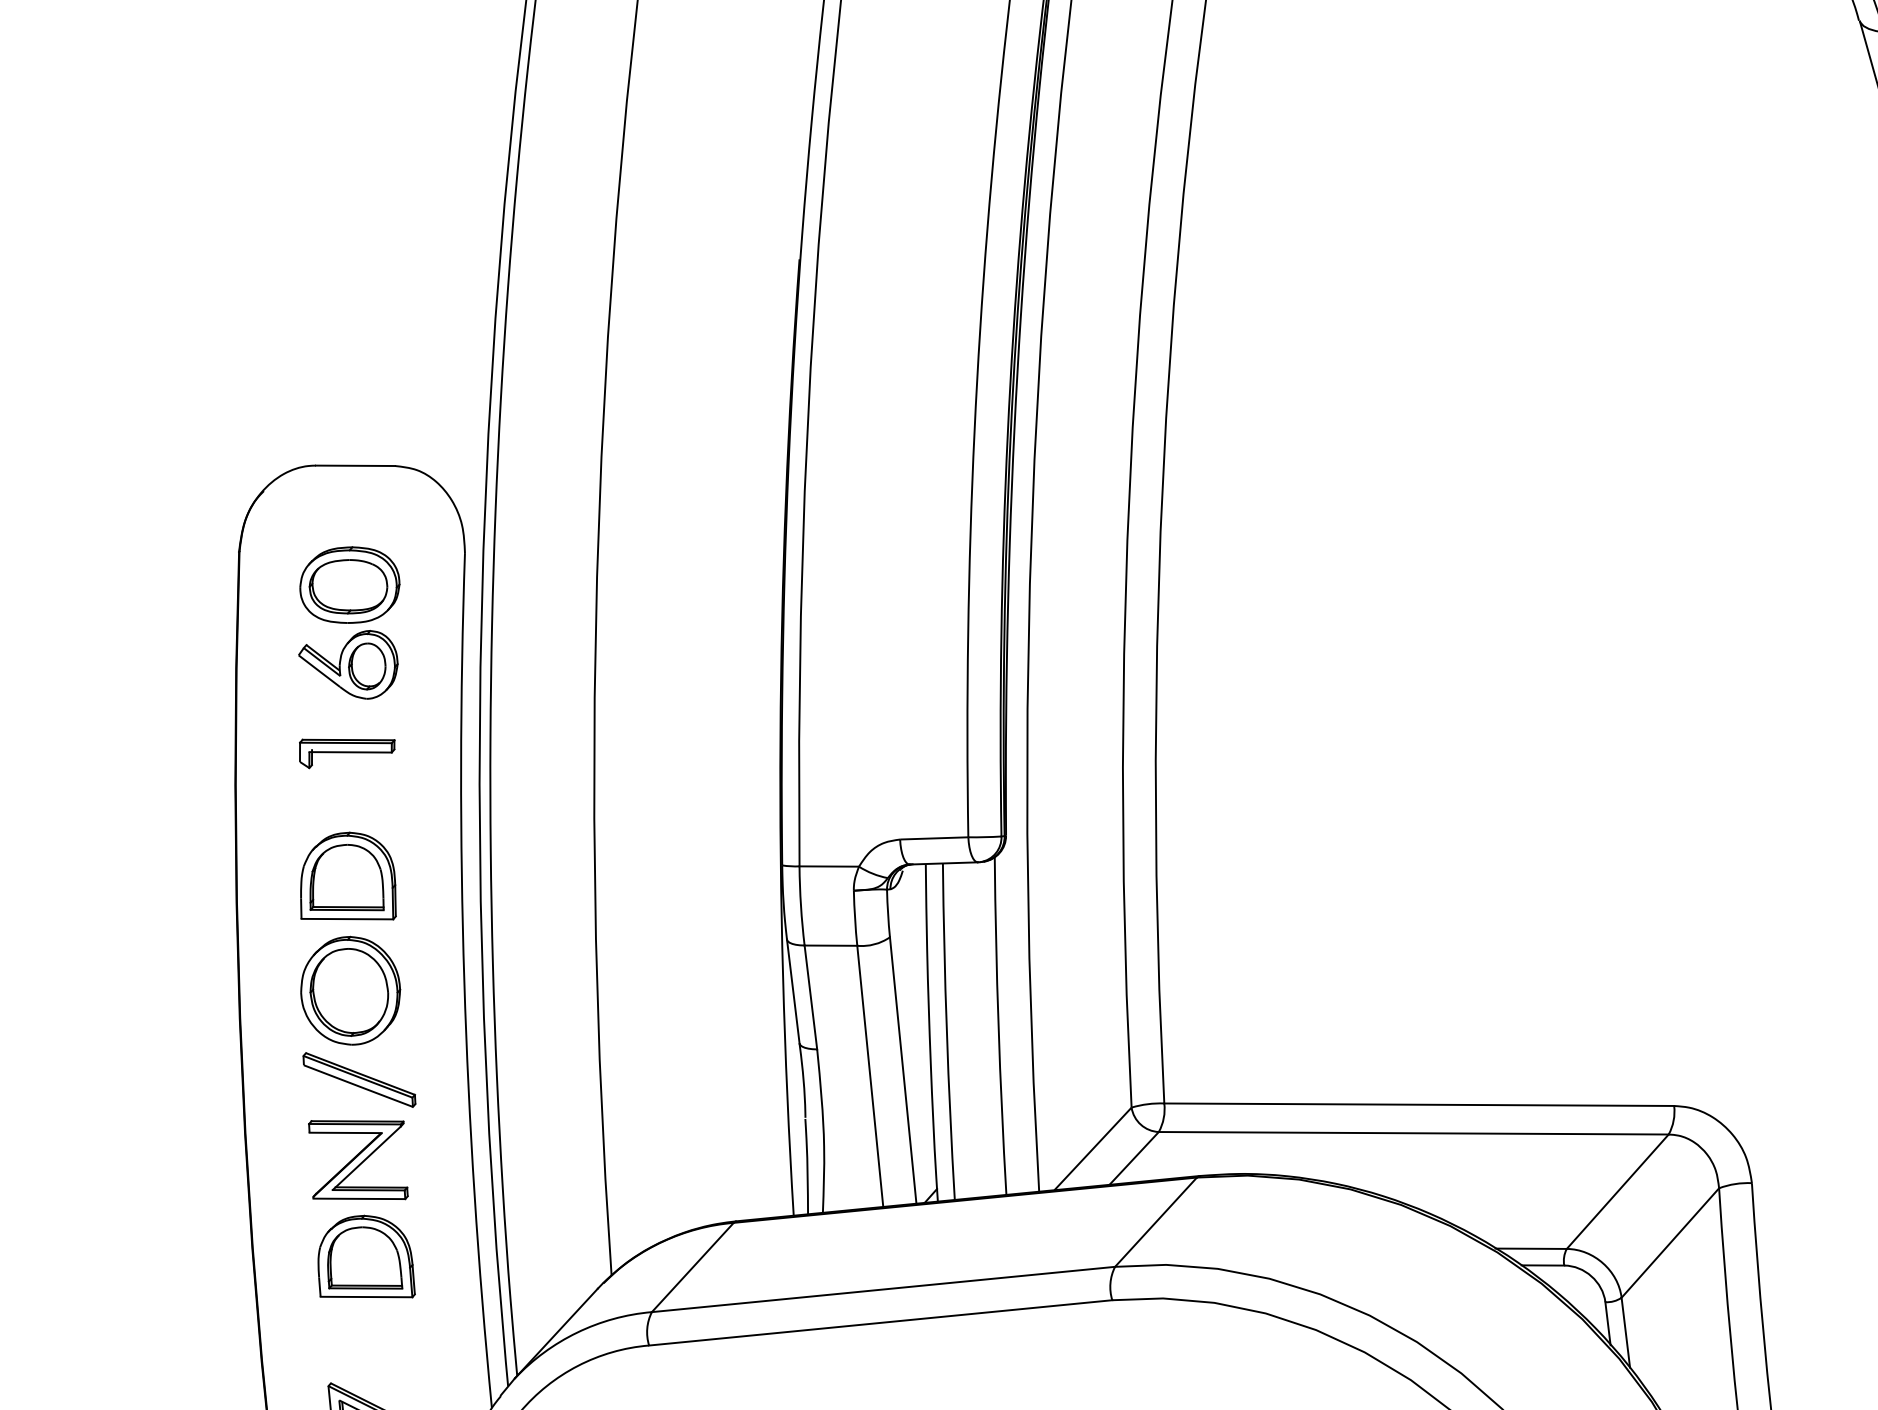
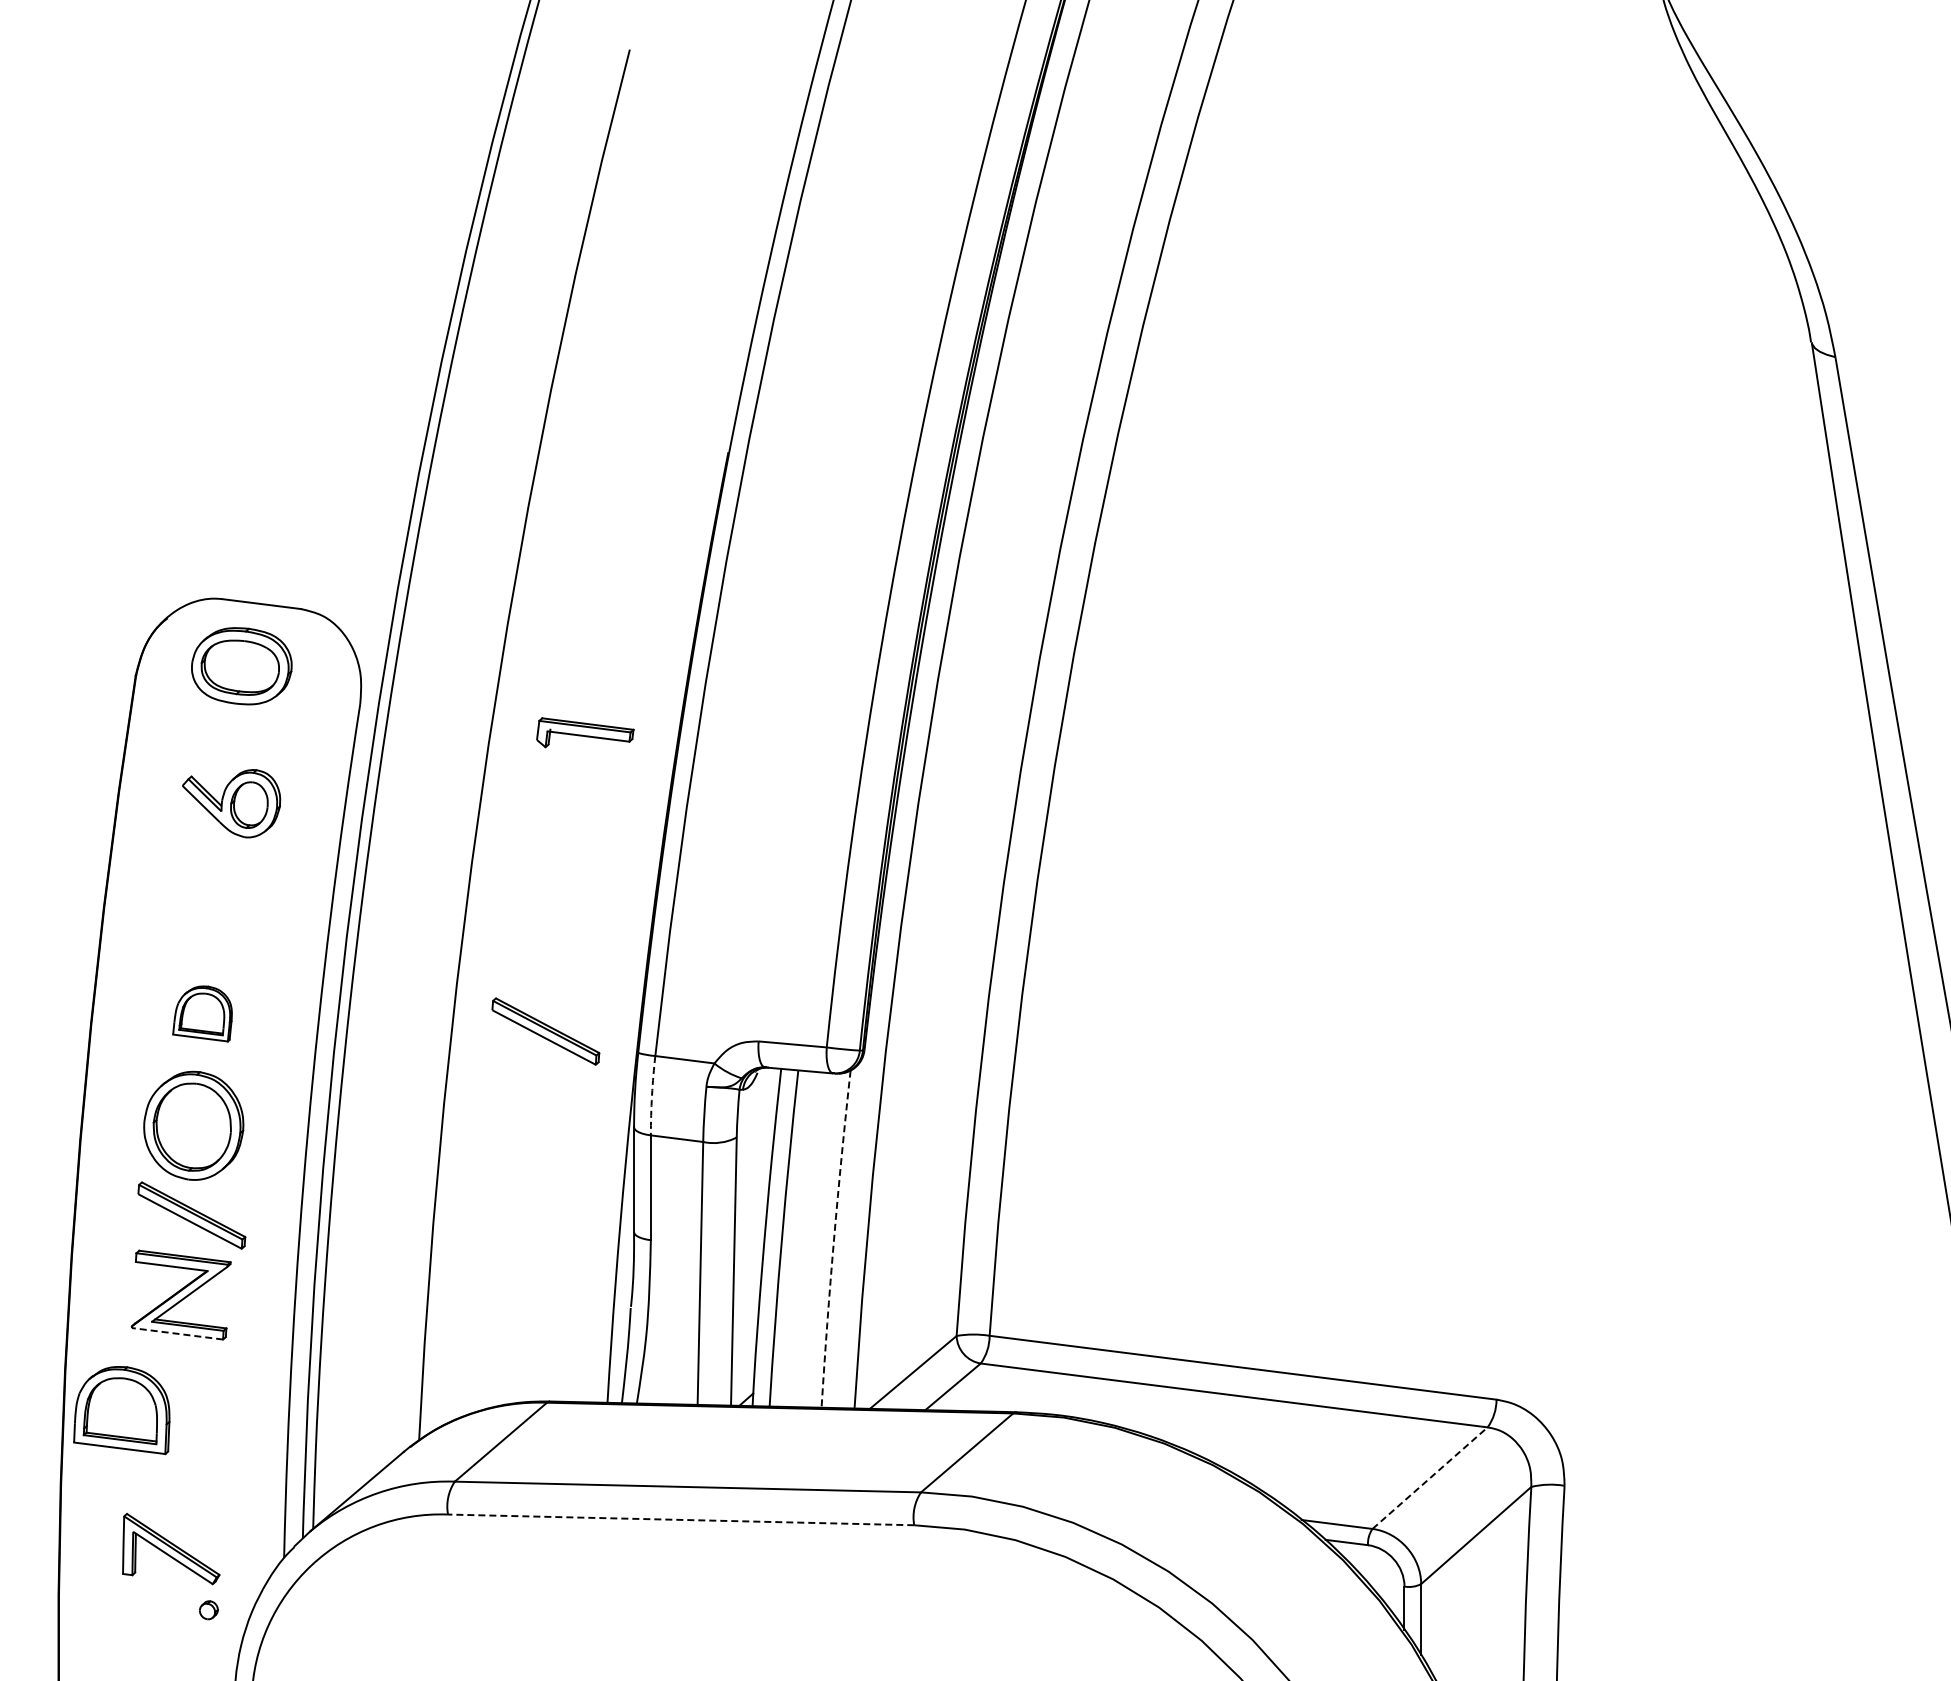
part: (349, 585) -> (241, 666), moved
part: (347, 748) -> (585, 732), moved
part: (687, 855) -> (545, 1031), added
part: (345, 878) -> (202, 1013), size x0.6
arc: (801, 905) -> (652, 1095), solid -> dashed
arc: (998, 1025) -> (834, 1238), solid -> dashed
line: (1618, 1192) -> (1430, 1478), solid -> dashed
line: (359, 1198) -> (177, 1333), solid -> dashed
part: (363, 1259) -> (121, 1410), moved
line: (880, 1322) -> (680, 1519), solid -> dashed

